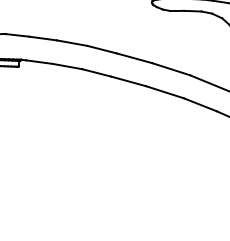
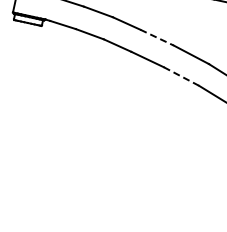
line: (134, 58) -> (157, 37), solid -> dashed
line: (165, 92) -> (181, 76), solid -> dashed

